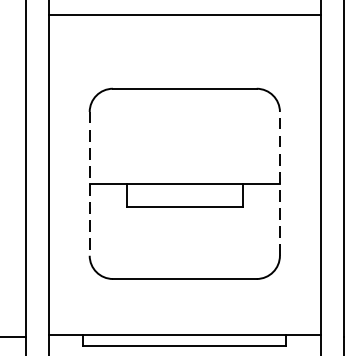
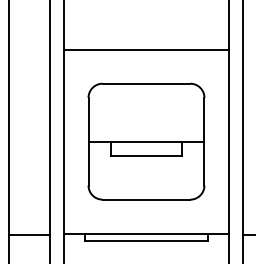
line: (184, 14) -> (146, 49), moved
line: (89, 183) -> (88, 141), dashed -> solid
line: (279, 183) -> (204, 141), dashed -> solid

